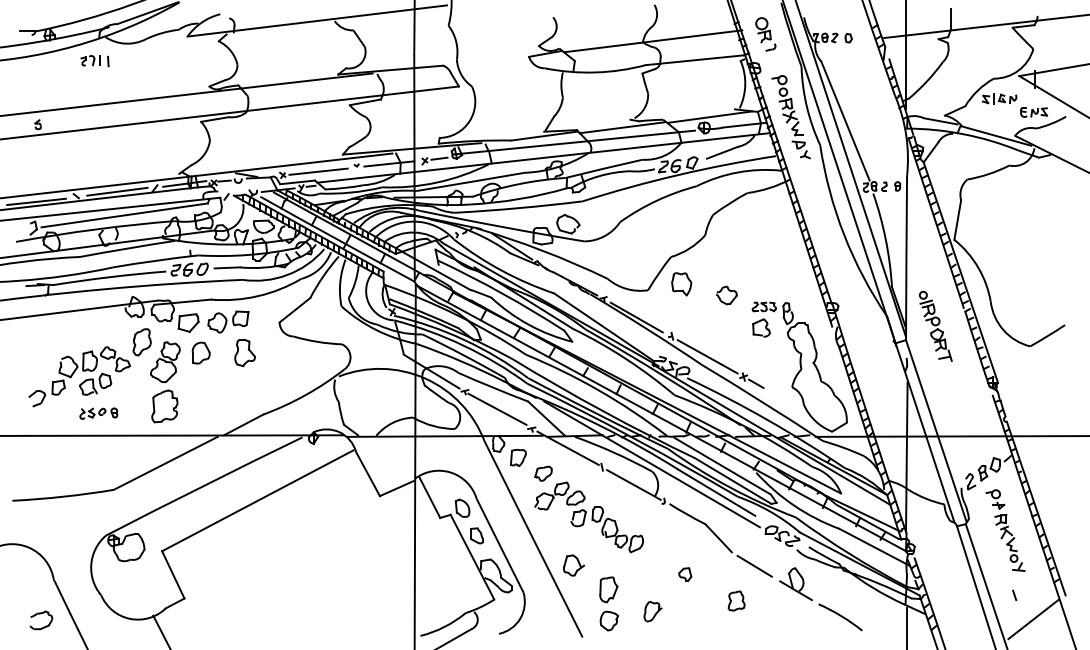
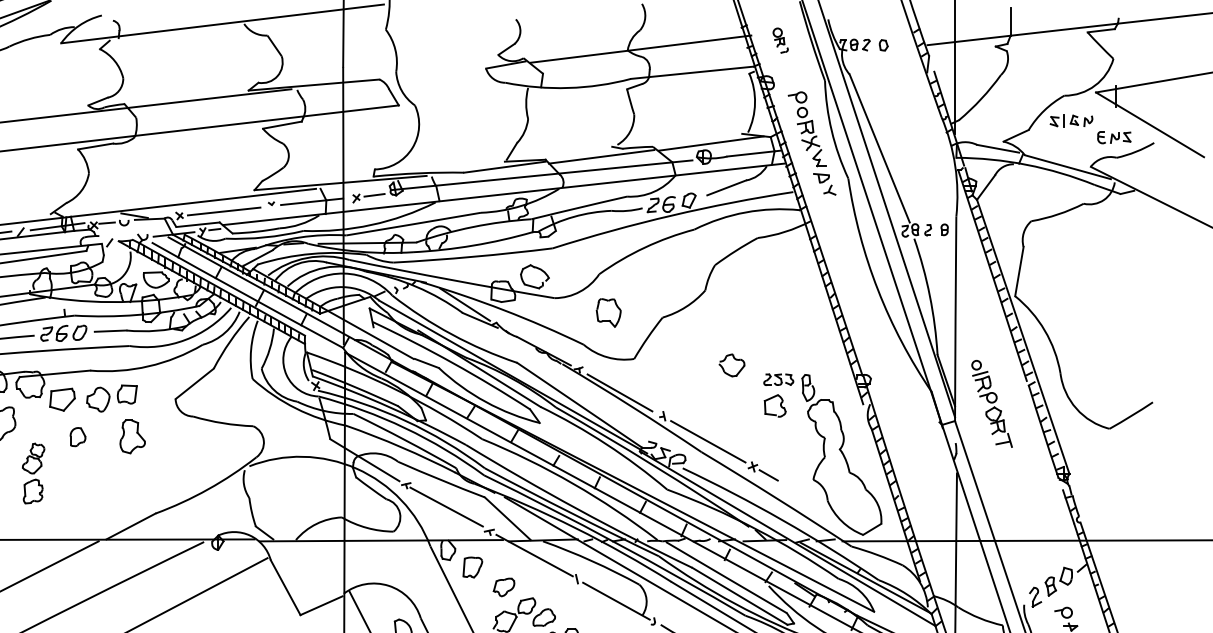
part: (765, 34) -> (780, 40), size x0.6
part: (681, 284) -> (608, 313), moved
part: (200, 352) -> (77, 436), size x0.7
part: (165, 382) -> (33, 473), size x0.6

